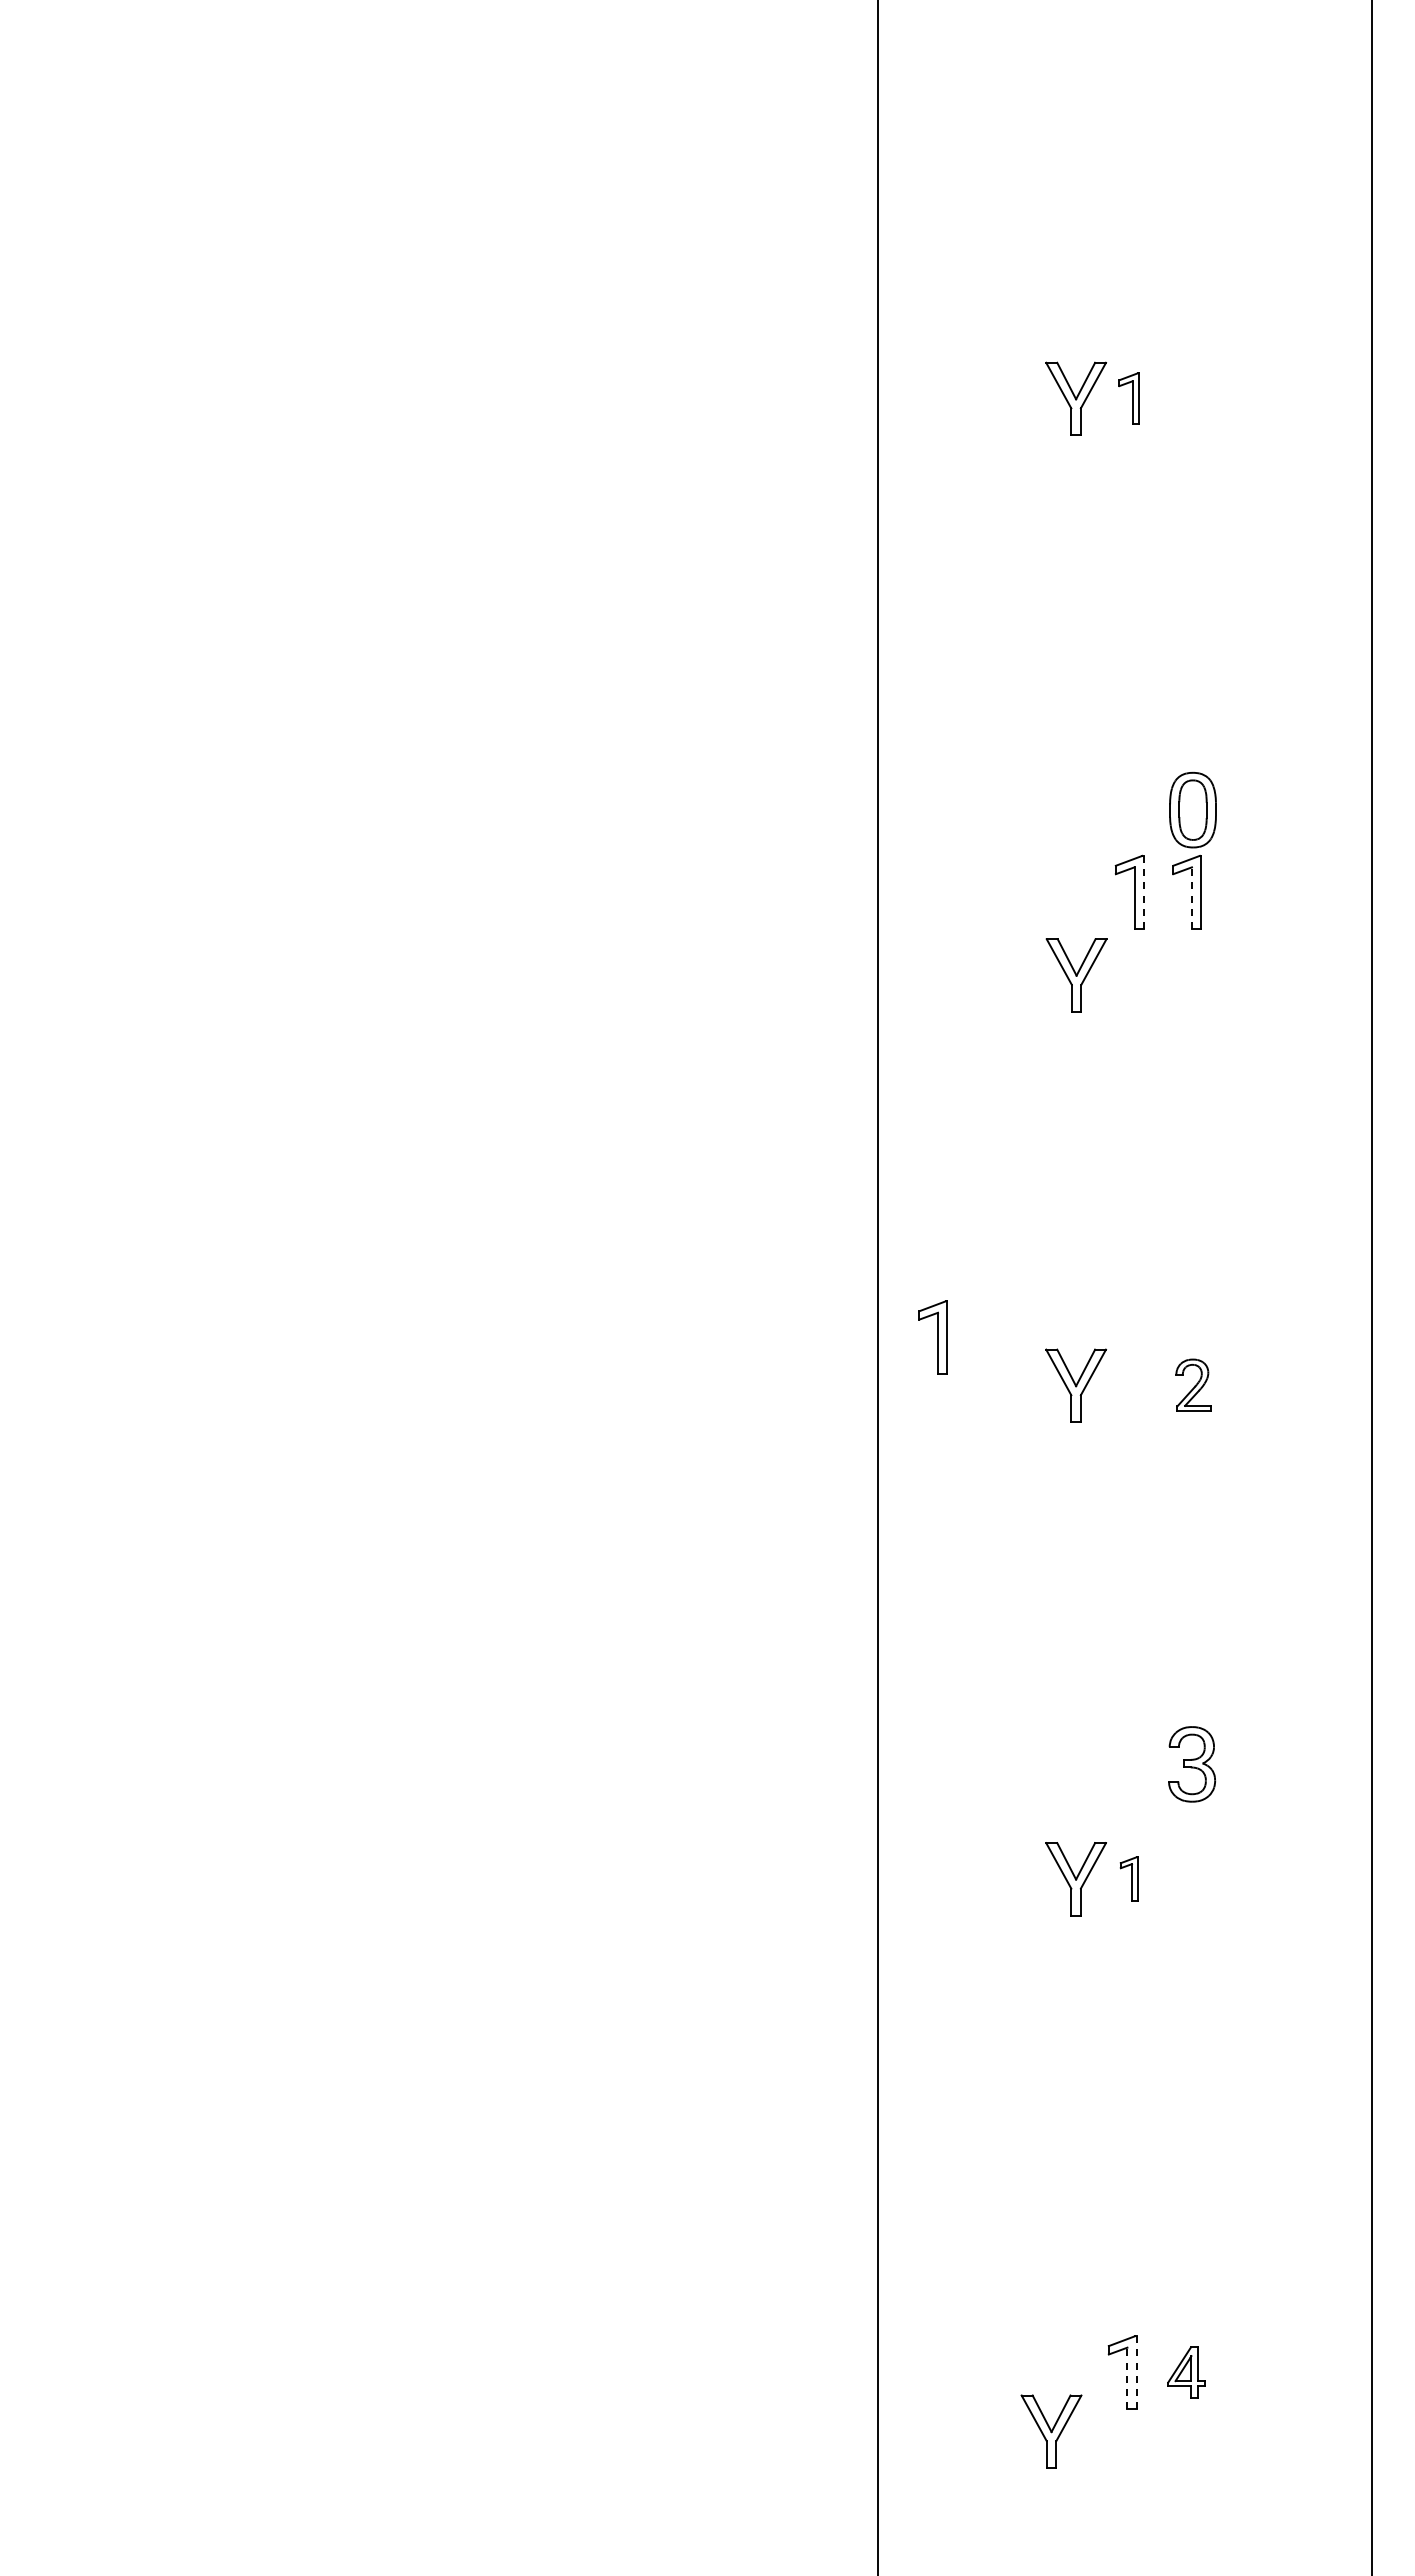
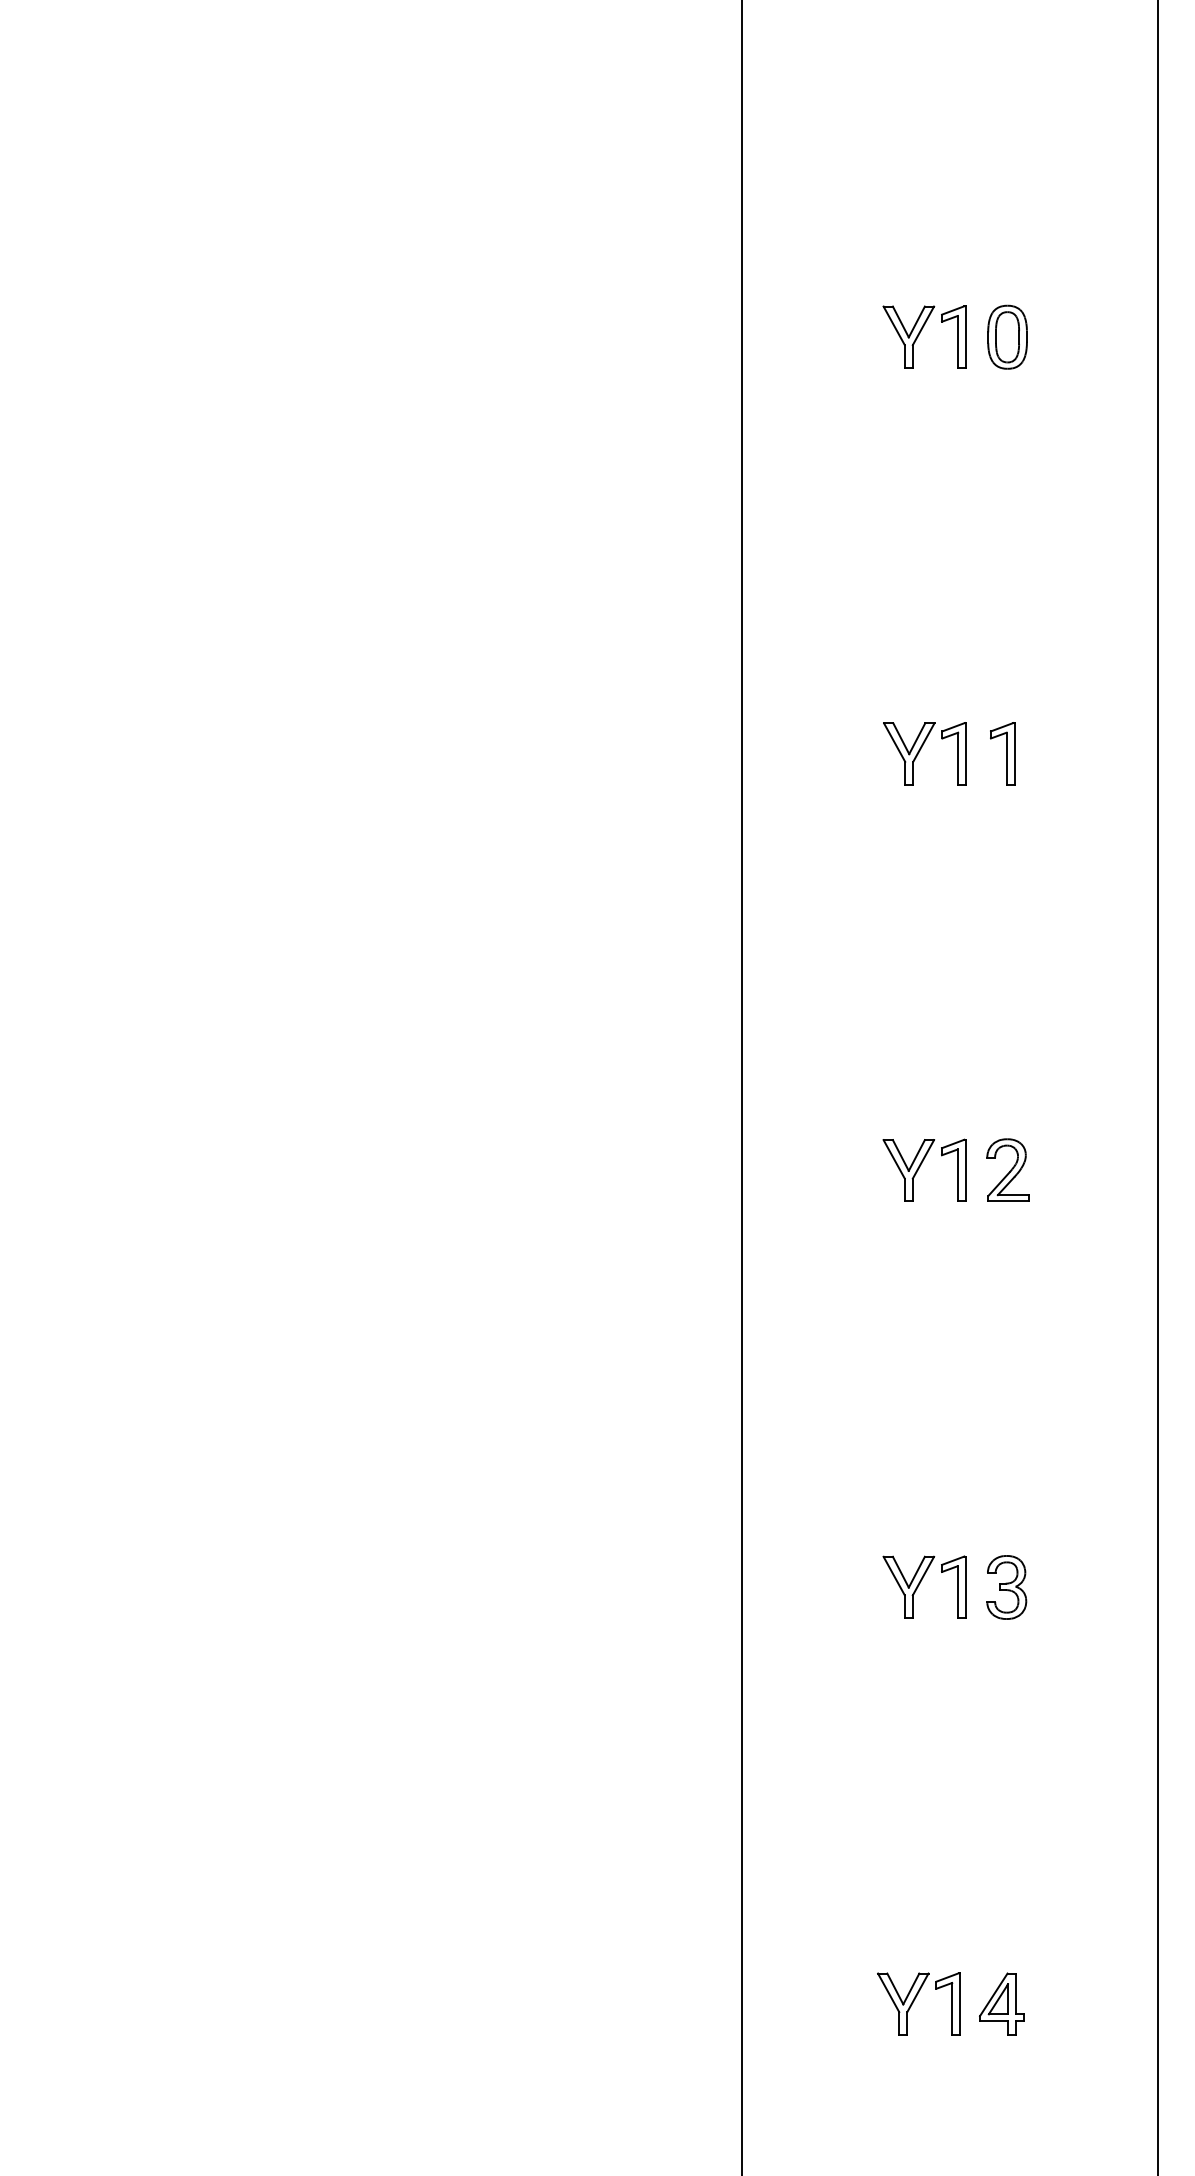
part: (1128, 398) -> (953, 336), size x1.43
part: (1192, 809) -> (1007, 336), moved
line: (1143, 892) -> (965, 753), dashed -> solid
line: (1191, 898) -> (1006, 759), dashed -> solid
part: (1076, 975) -> (909, 753), moved
part: (932, 1337) -> (953, 1170), moved
part: (1193, 1384) -> (1007, 1169), size x1.43
part: (1191, 1764) -> (1006, 1587), moved
part: (1128, 1878) -> (953, 1586), size x1.67
line: (1136, 2372) -> (959, 2003), dashed -> solid
part: (1186, 2372) -> (1002, 2003), size x1.43
line: (1127, 2378) -> (952, 2009), dashed -> solid
part: (1051, 2431) -> (903, 2003), moved

